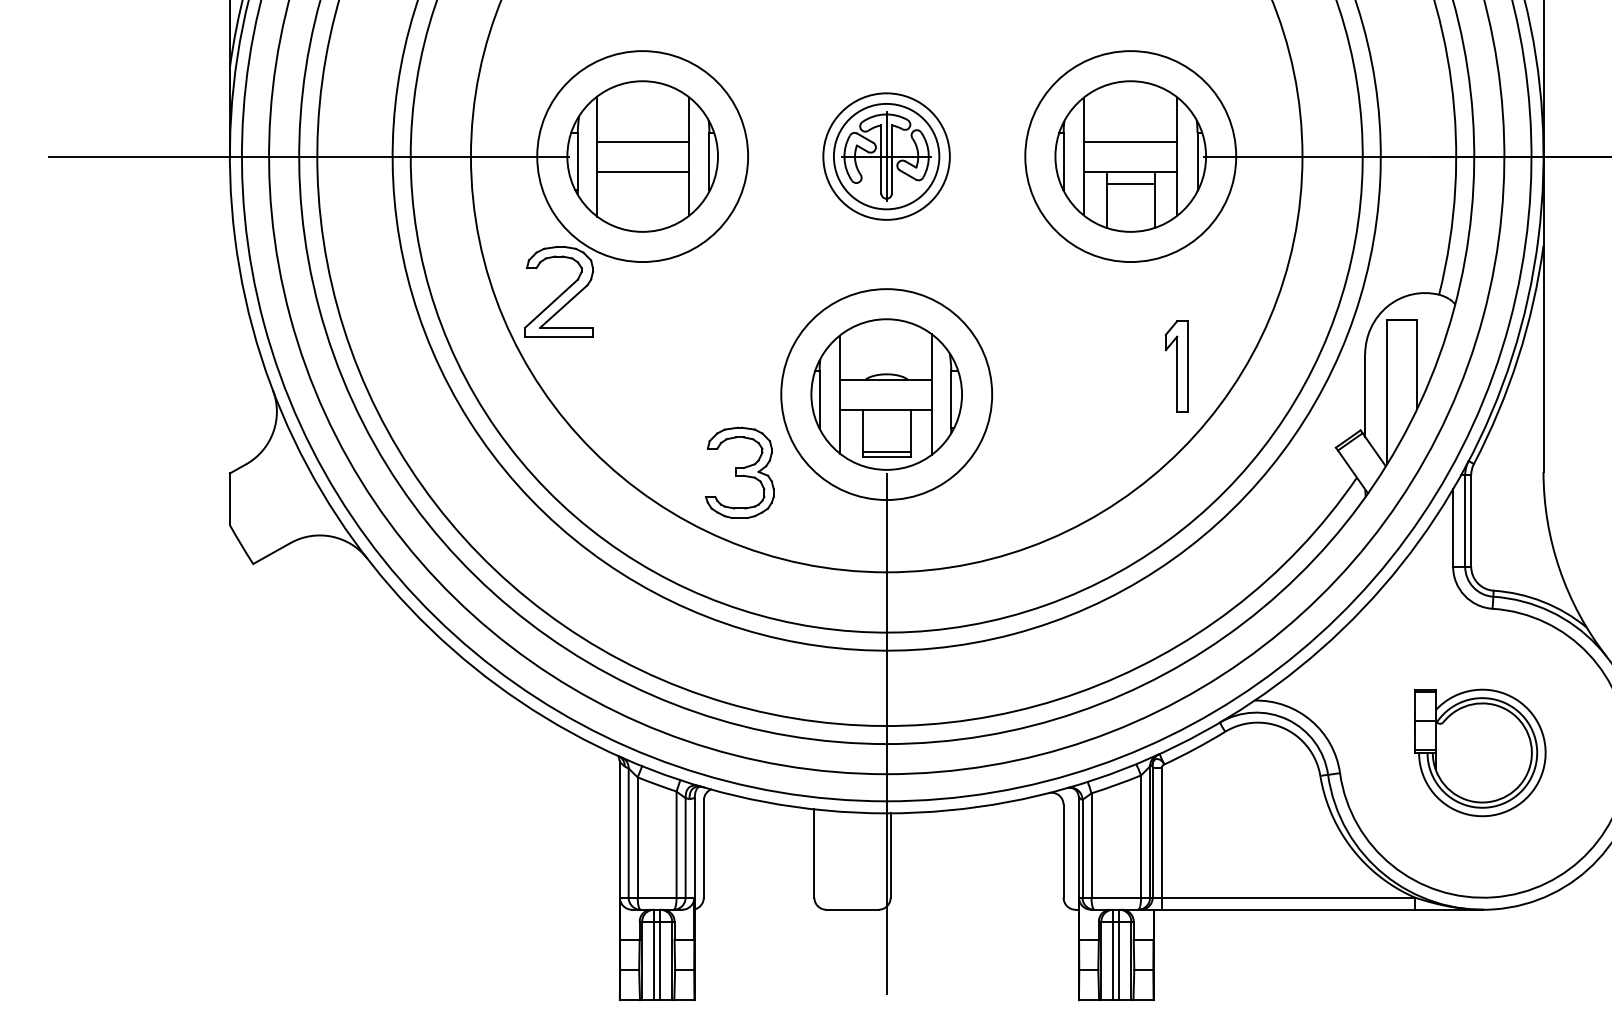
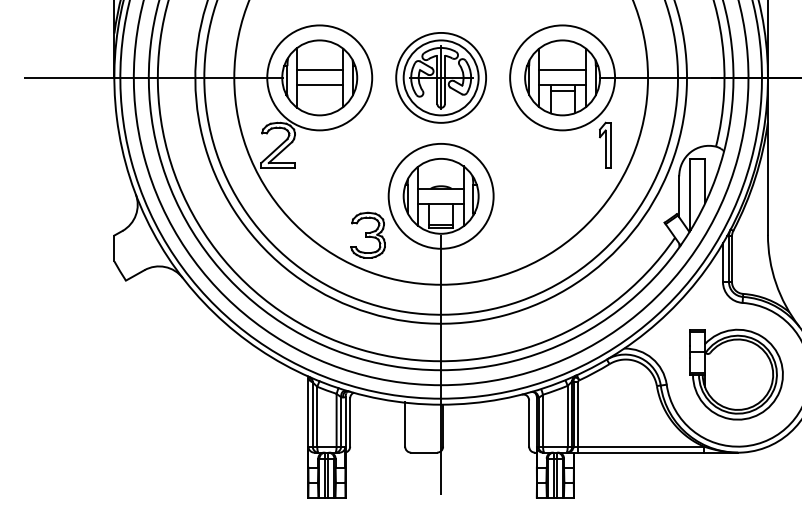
part: (885, 155) -> (440, 77), size x1.43
part: (1176, 364) -> (605, 144), moved
part: (1480, 752) -> (736, 374), size x1.43

